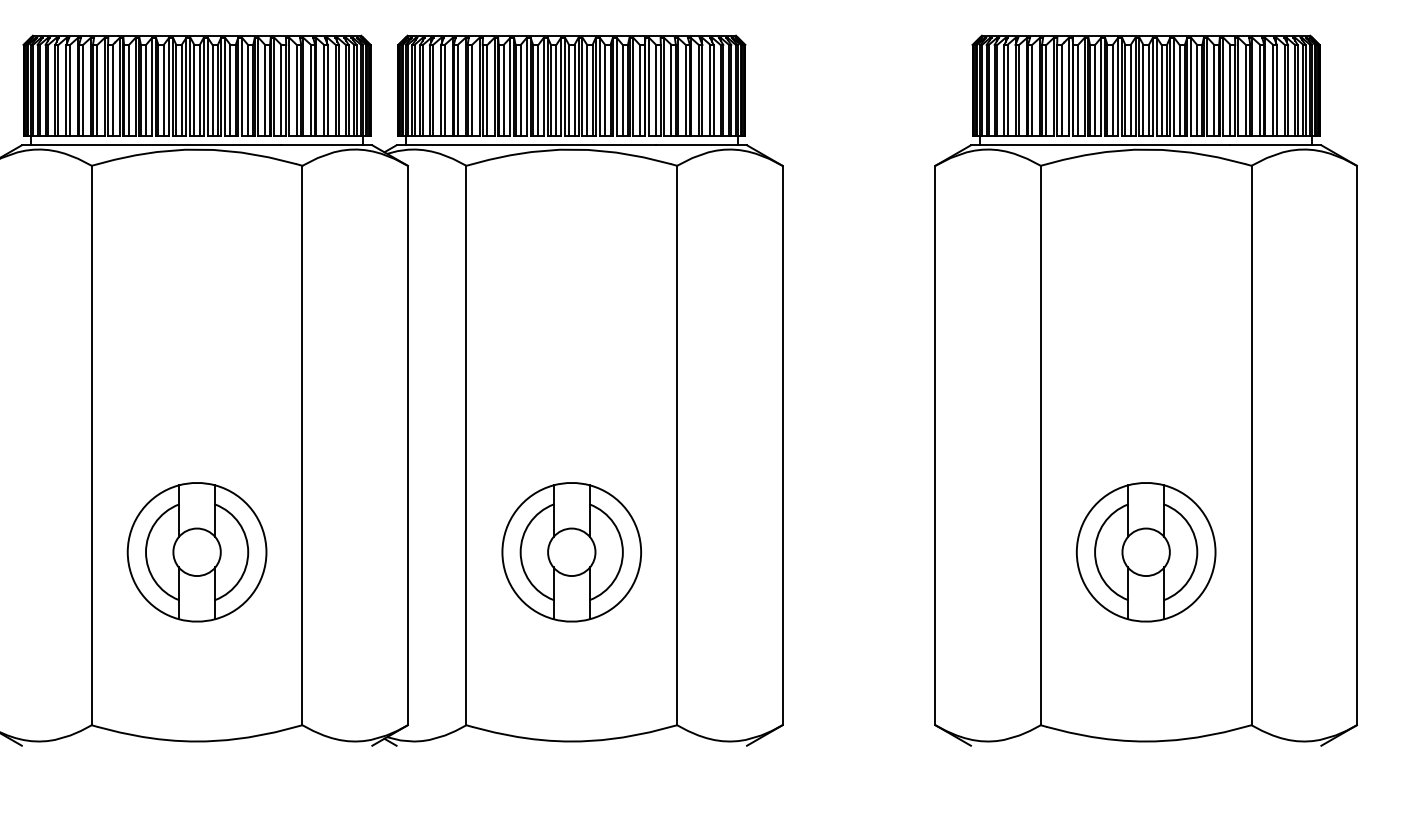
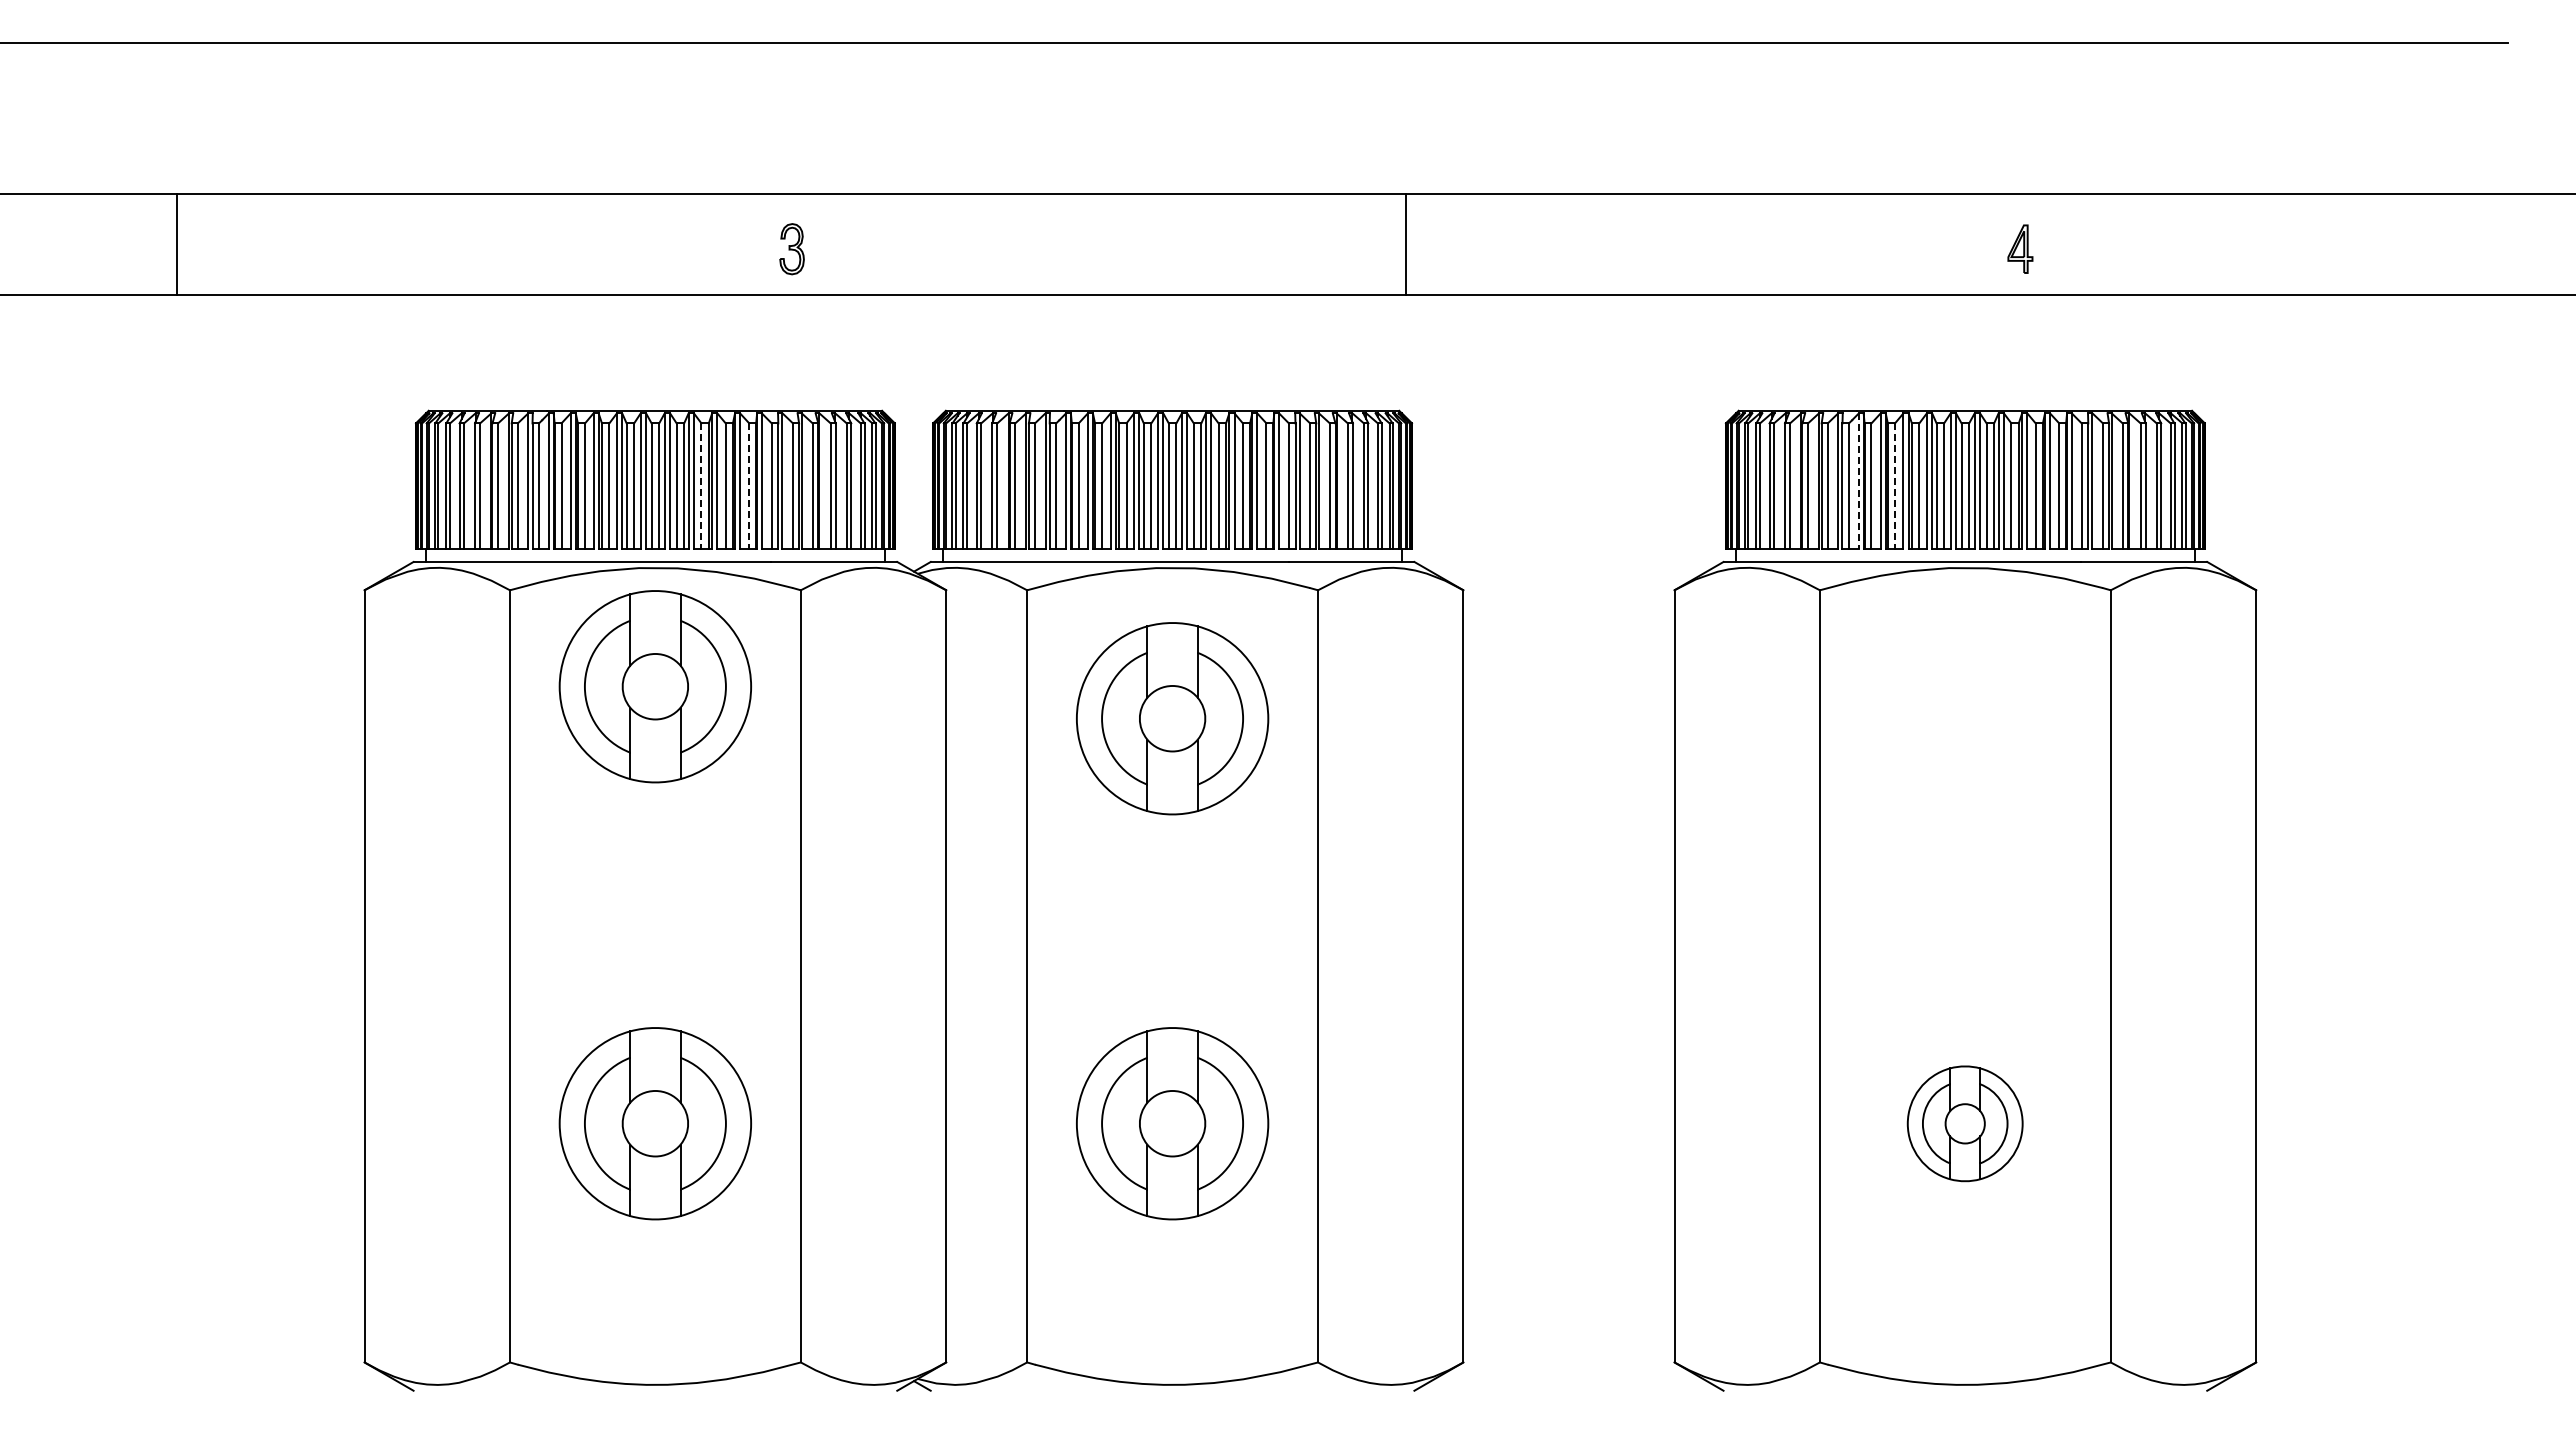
line: (1068, 86) -> (1858, 481), solid -> dashed
line: (230, 90) -> (701, 486), solid -> dashed
line: (265, 90) -> (749, 486), solid -> dashed
line: (1095, 90) -> (1895, 486), solid -> dashed
part: (196, 235) -> (654, 686), added
part: (571, 258) -> (1172, 718), added
part: (1145, 552) -> (1964, 1123), size x0.6

